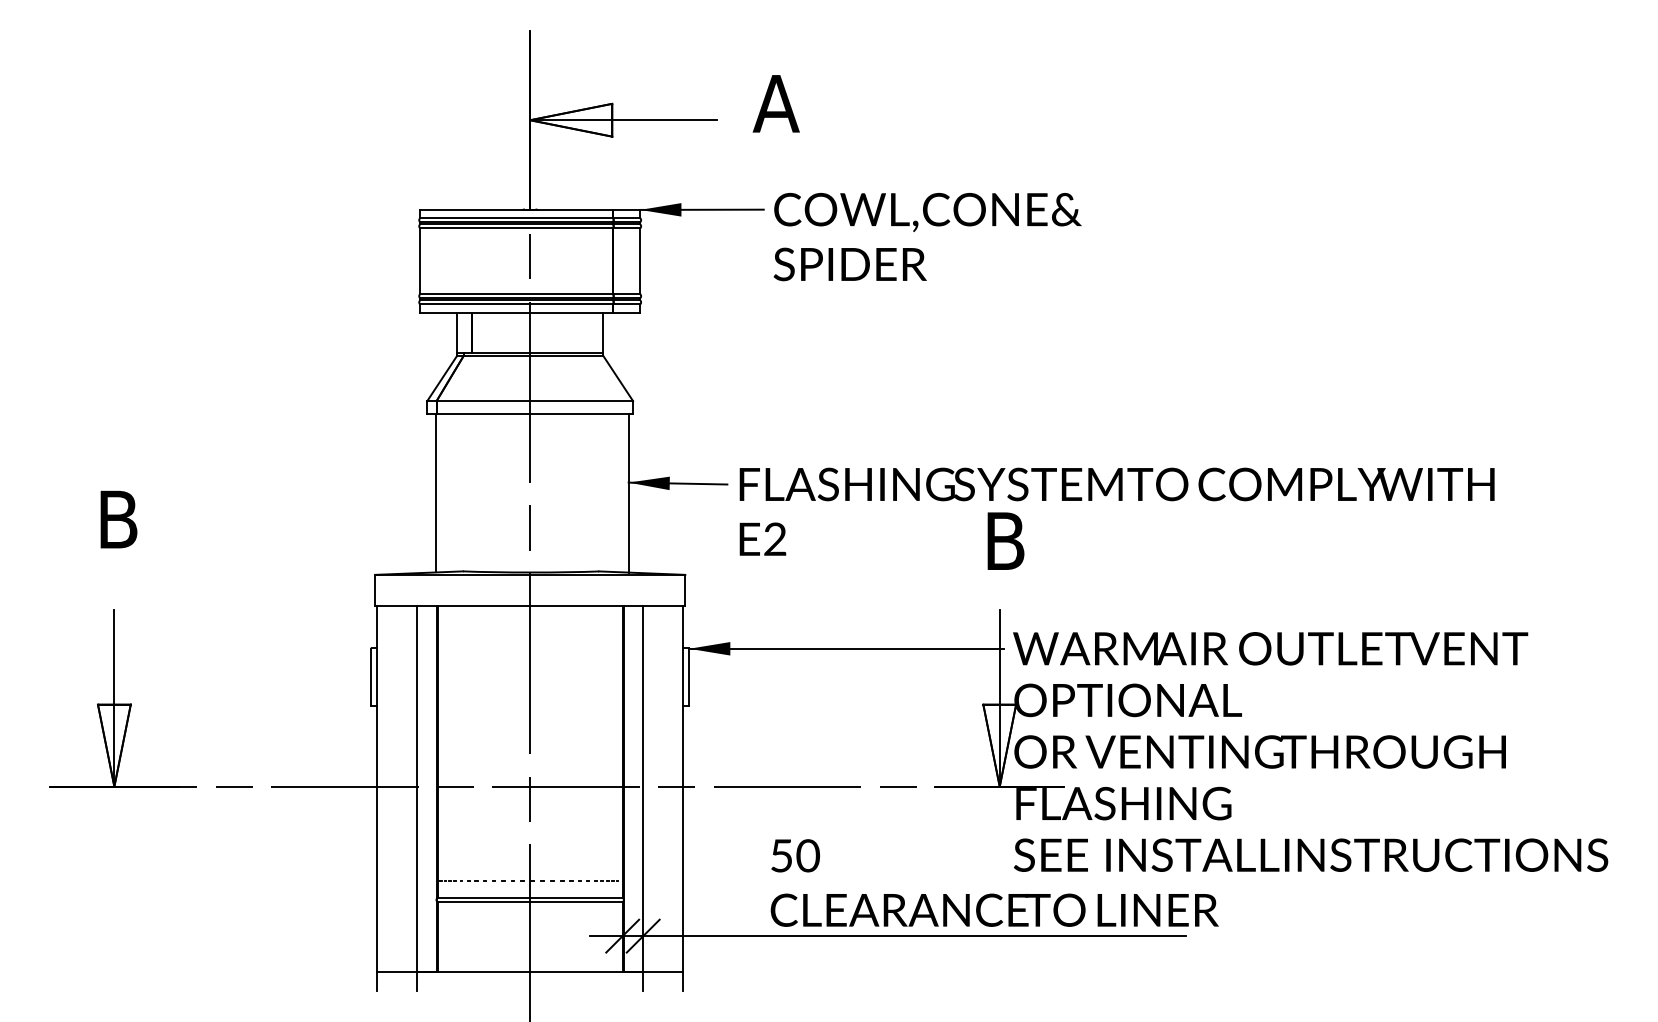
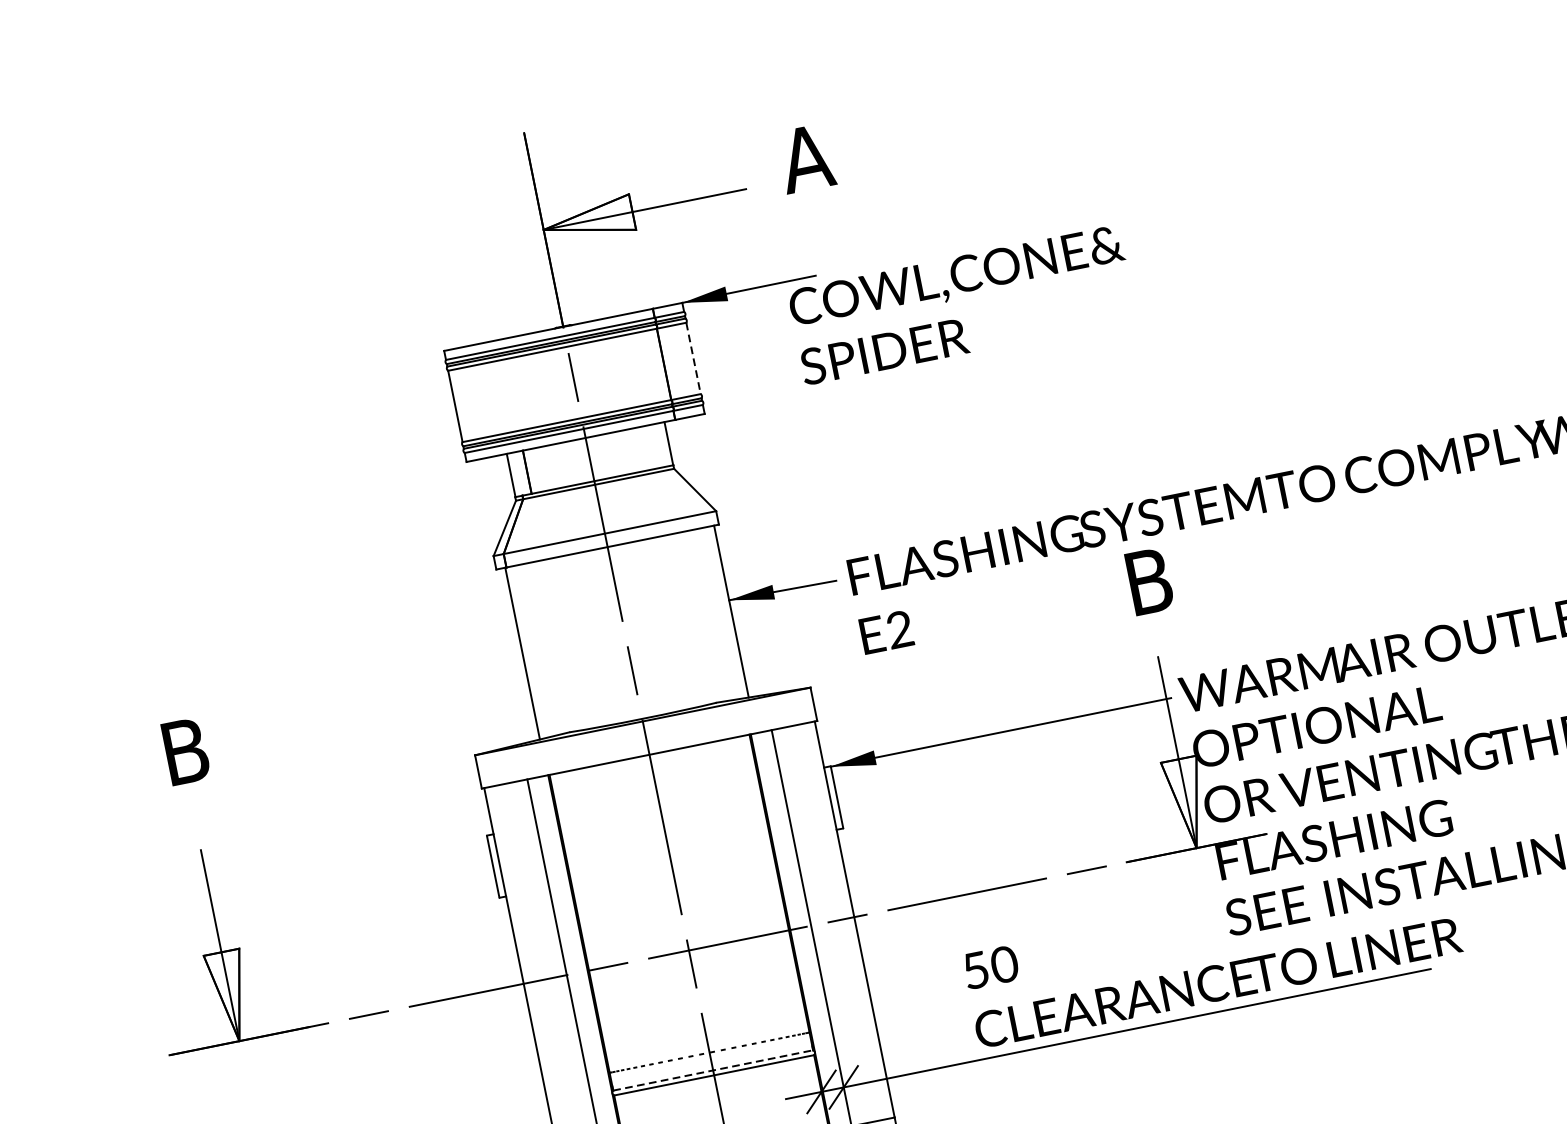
text: (927, 237) -> (962, 305), moved
line: (640, 261) -> (693, 358), solid -> dashed
line: (530, 897) -> (713, 1070), solid -> dashed

